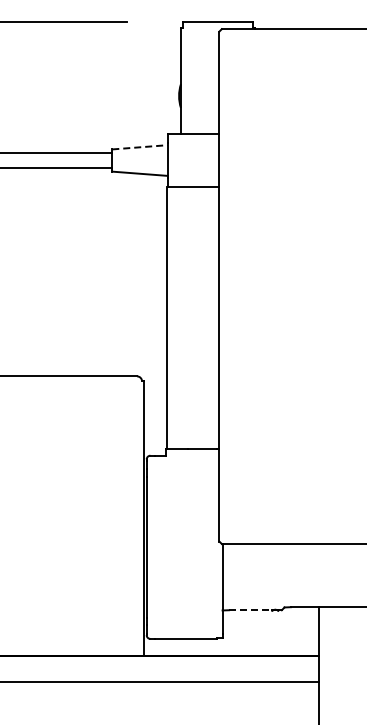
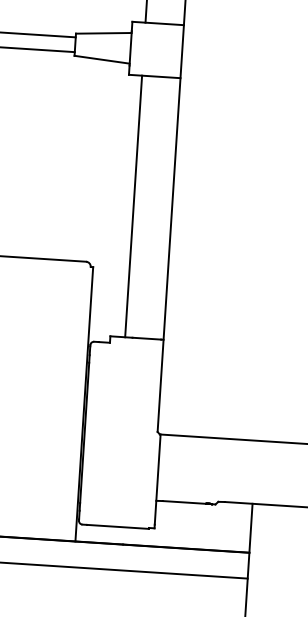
line: (140, 147) -> (104, 33), dashed -> solid
line: (166, 318) -> (133, 206), moved
line: (250, 610) -> (184, 502), dashed -> solid

